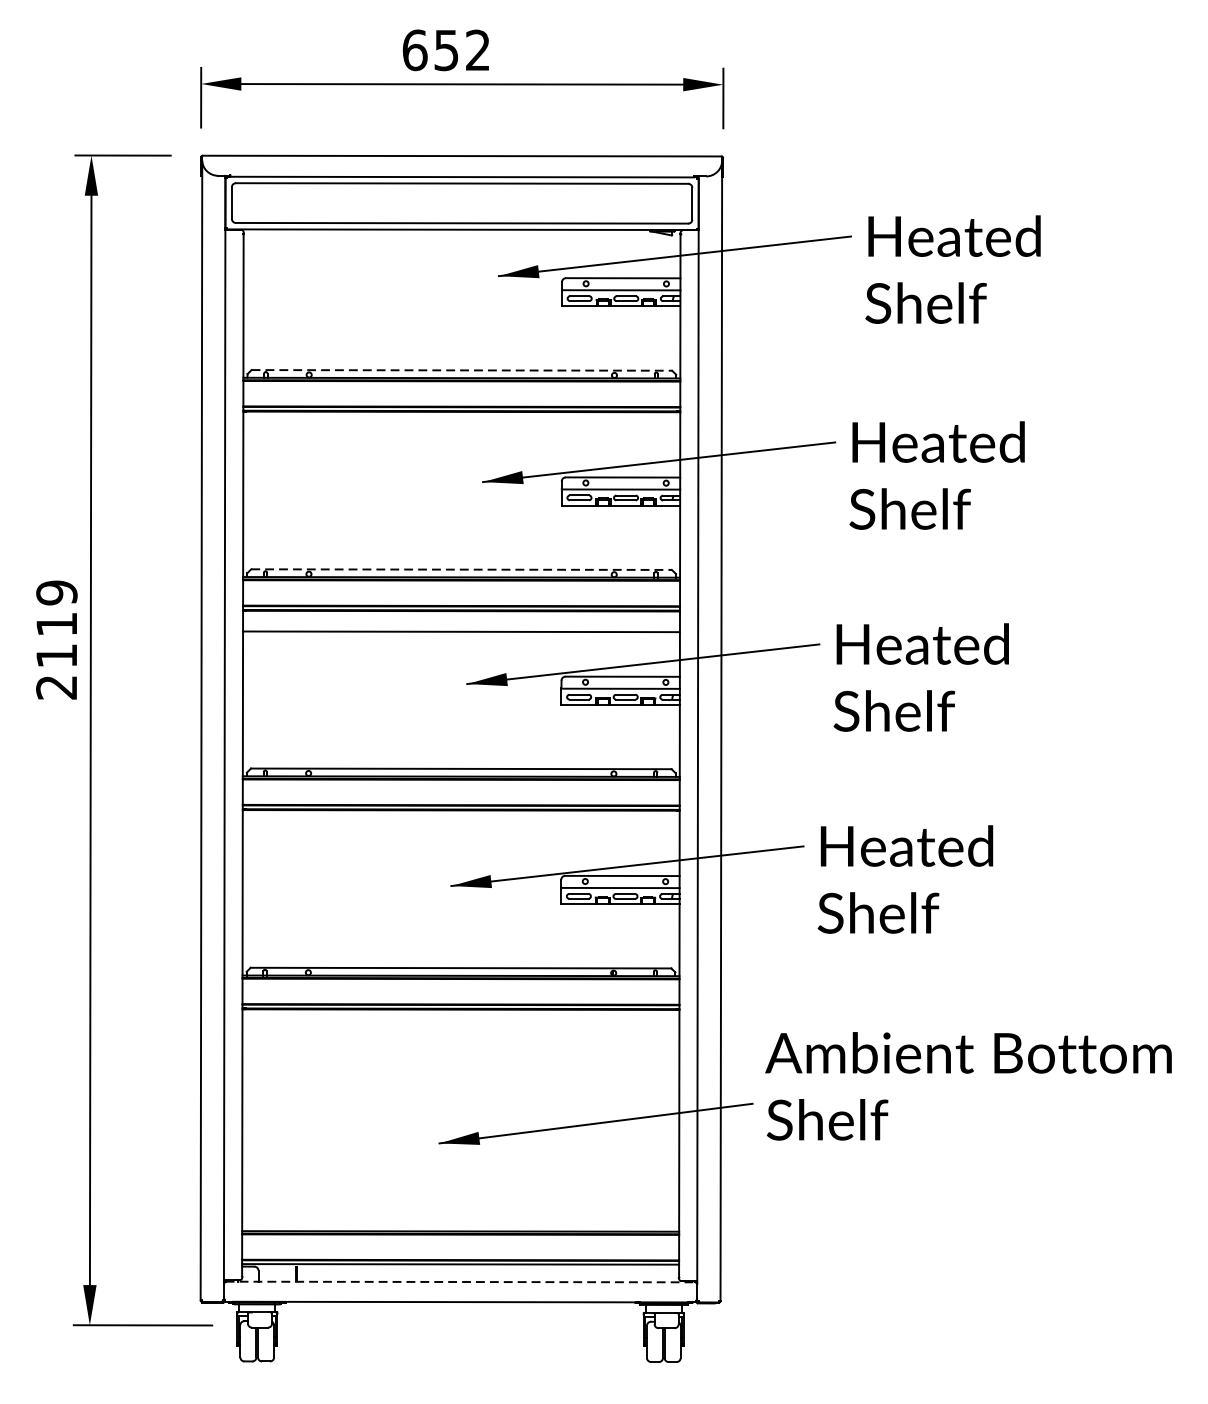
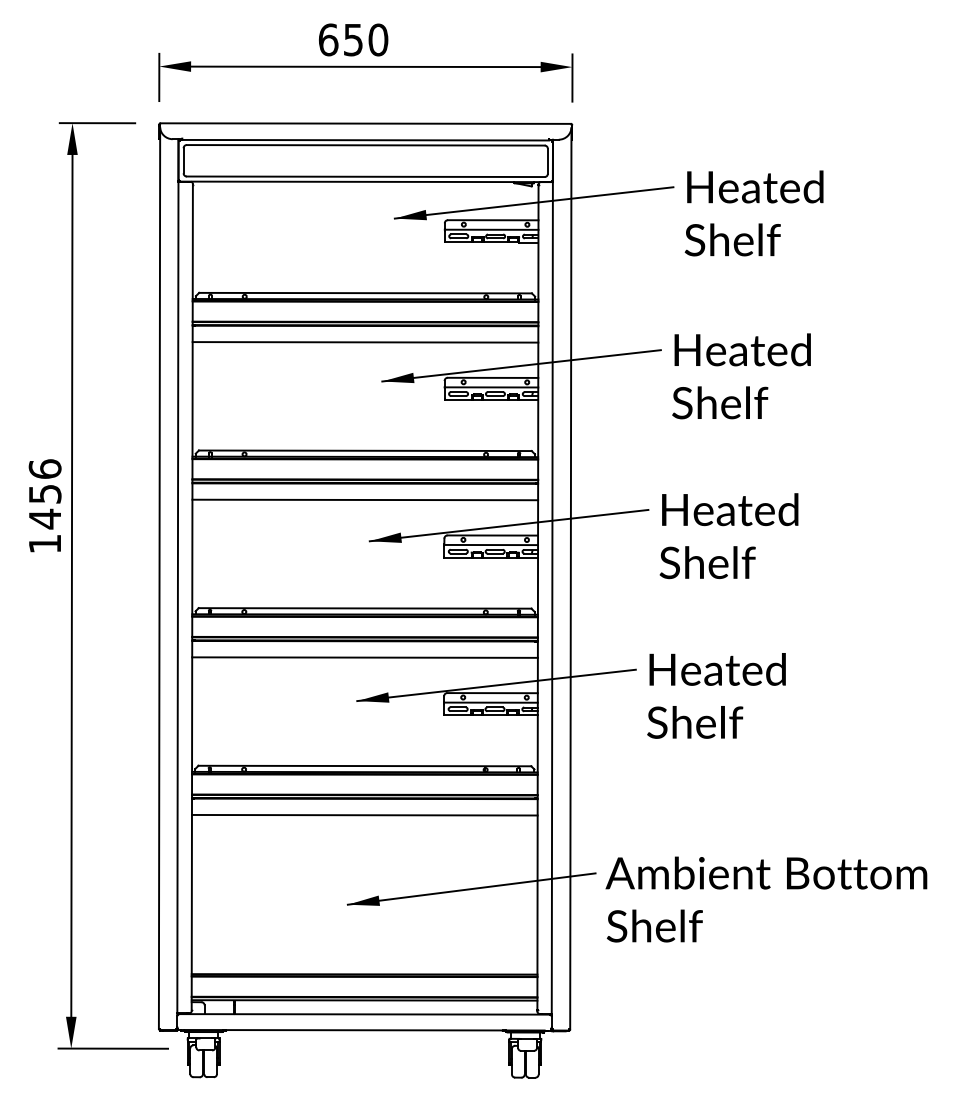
text: (478, 49) -> (378, 39), 652 -> 650
line: (463, 370) -> (366, 293), dashed -> solid
line: (461, 432) -> (365, 342), added
line: (461, 569) -> (365, 450), dashed -> solid
text: (56, 640) -> (44, 506), 2119 -> 1456
line: (460, 830) -> (364, 657), added
line: (460, 1029) -> (364, 814), added
text: (968, 1086) -> (766, 899), moved
line: (460, 1282) -> (364, 1014), dashed -> solid

